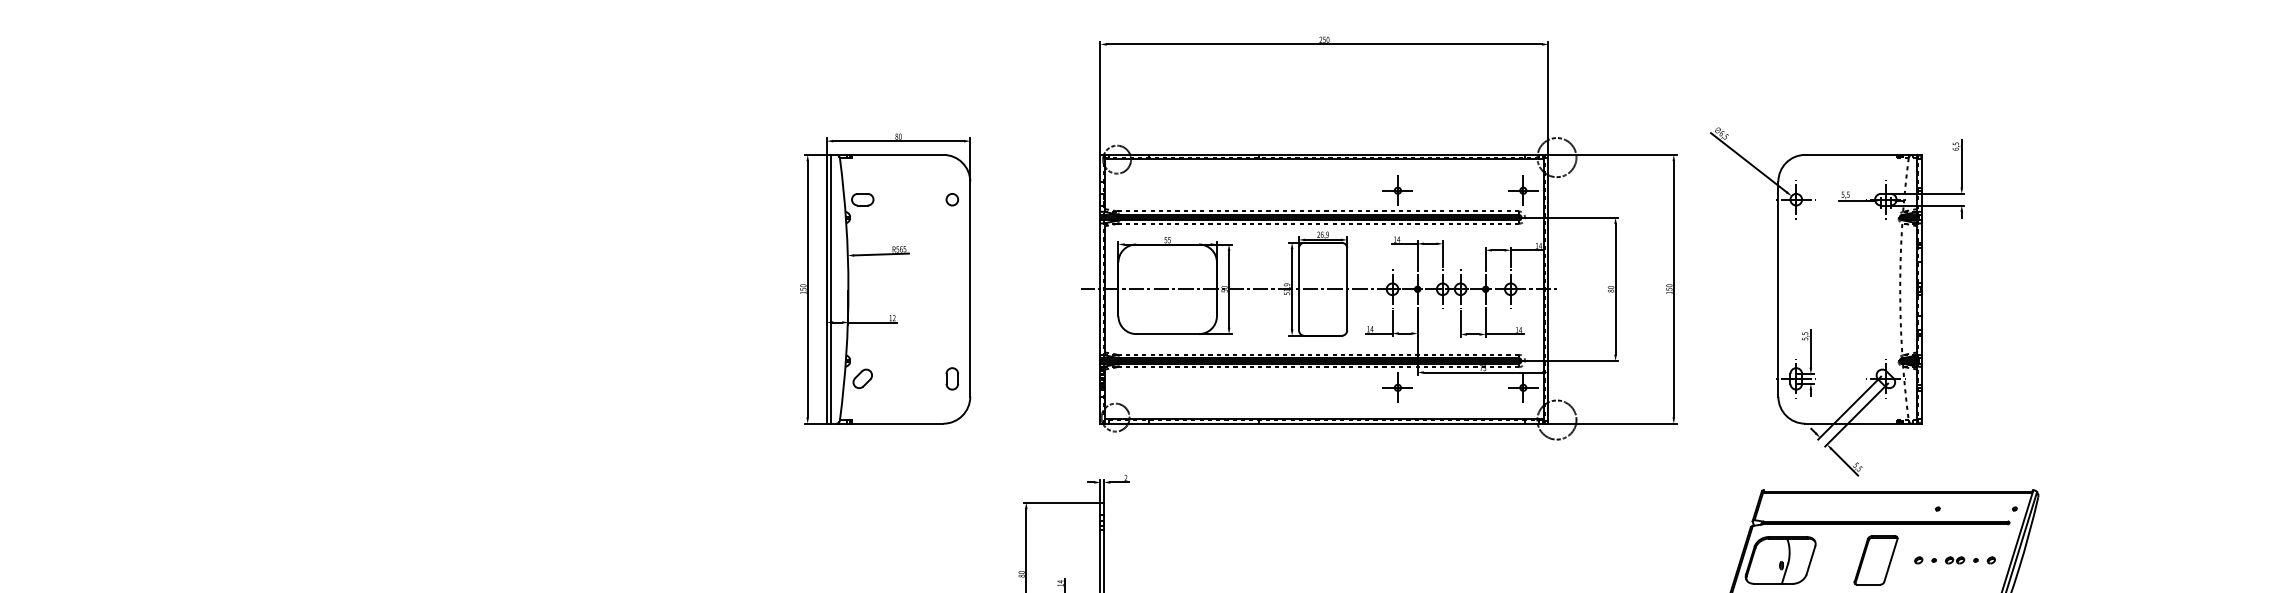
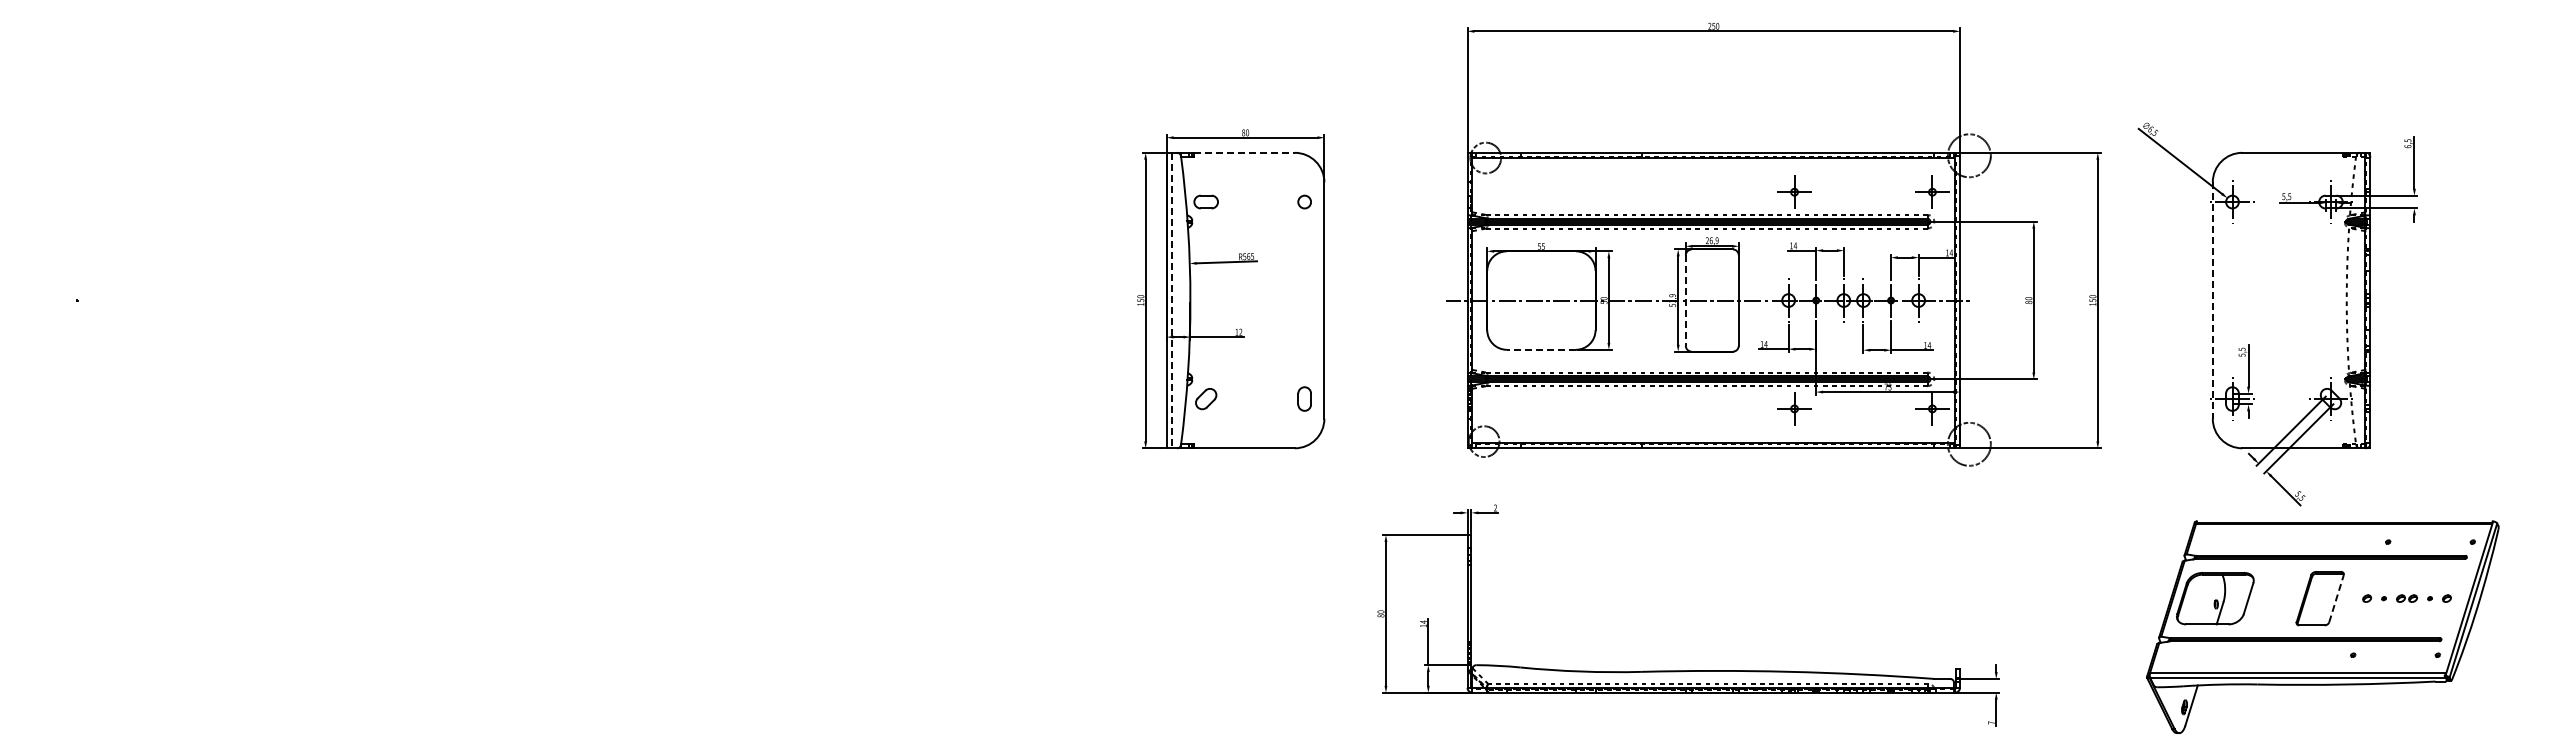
line: (898, 154) -> (1245, 152), solid -> dashed
line: (831, 289) -> (1171, 300), solid -> dashed
line: (1298, 290) -> (1685, 301), solid -> dashed
line: (1778, 290) -> (2212, 301), solid -> dashed
line: (1166, 333) -> (1540, 349), solid -> dashed
line: (1890, 560) -> (2336, 598), solid -> dashed

